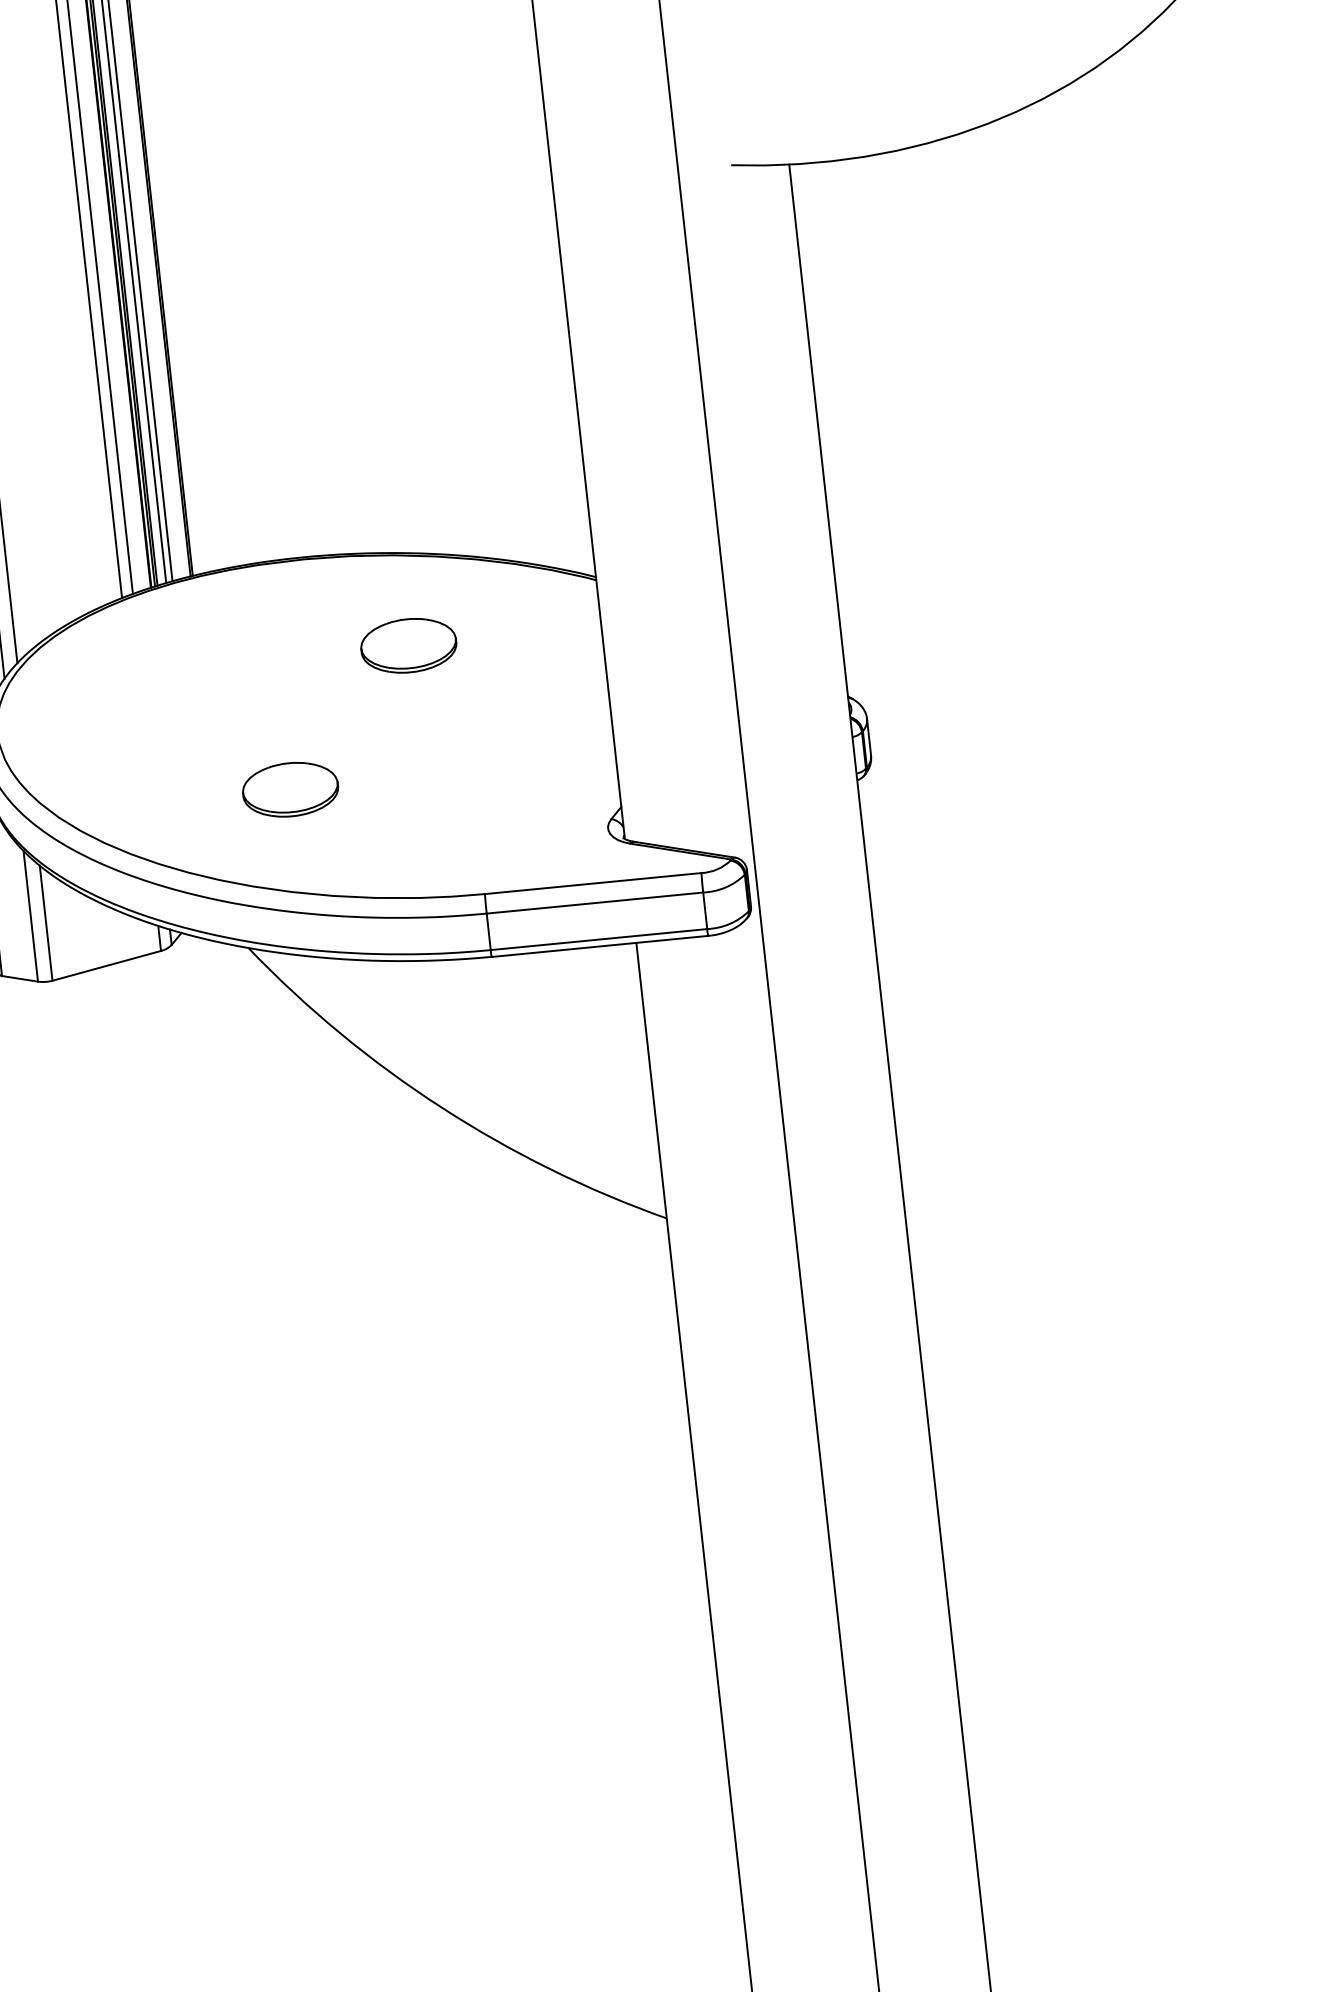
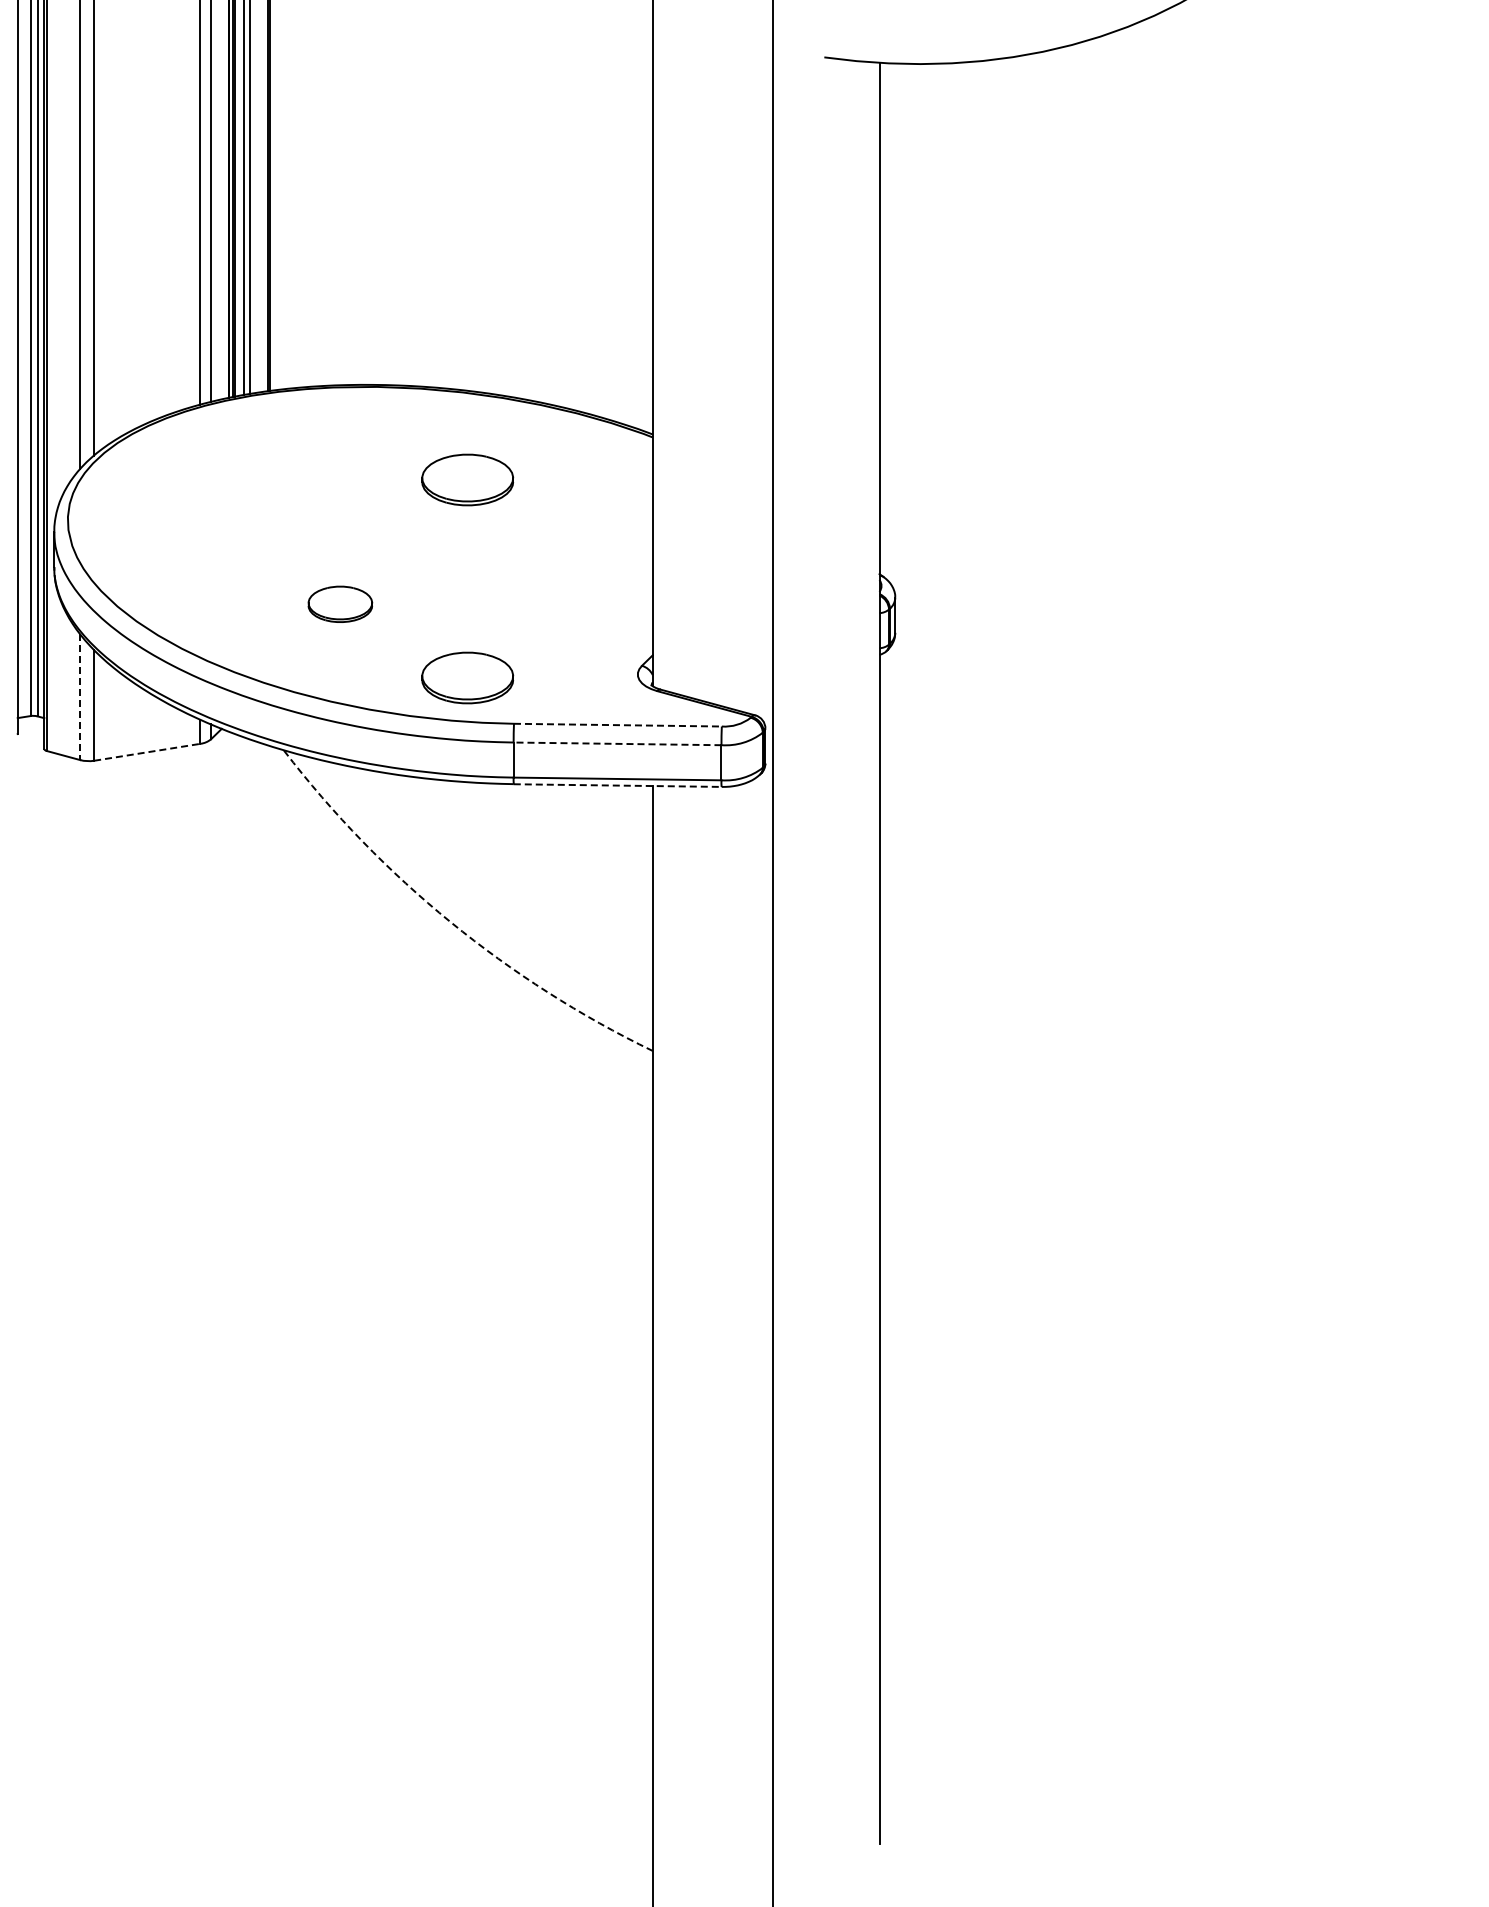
part: (290, 789) -> (340, 604), size x0.7
part: (431, 851) -> (467, 677), added
line: (592, 883) -> (617, 725), solid -> dashed
line: (594, 902) -> (617, 743), solid -> dashed
line: (31, 916) -> (80, 697), solid -> dashed
line: (599, 946) -> (617, 785), solid -> dashed
line: (107, 966) -> (147, 752), solid -> dashed
arc: (441, 1108) -> (450, 922), solid -> dashed

